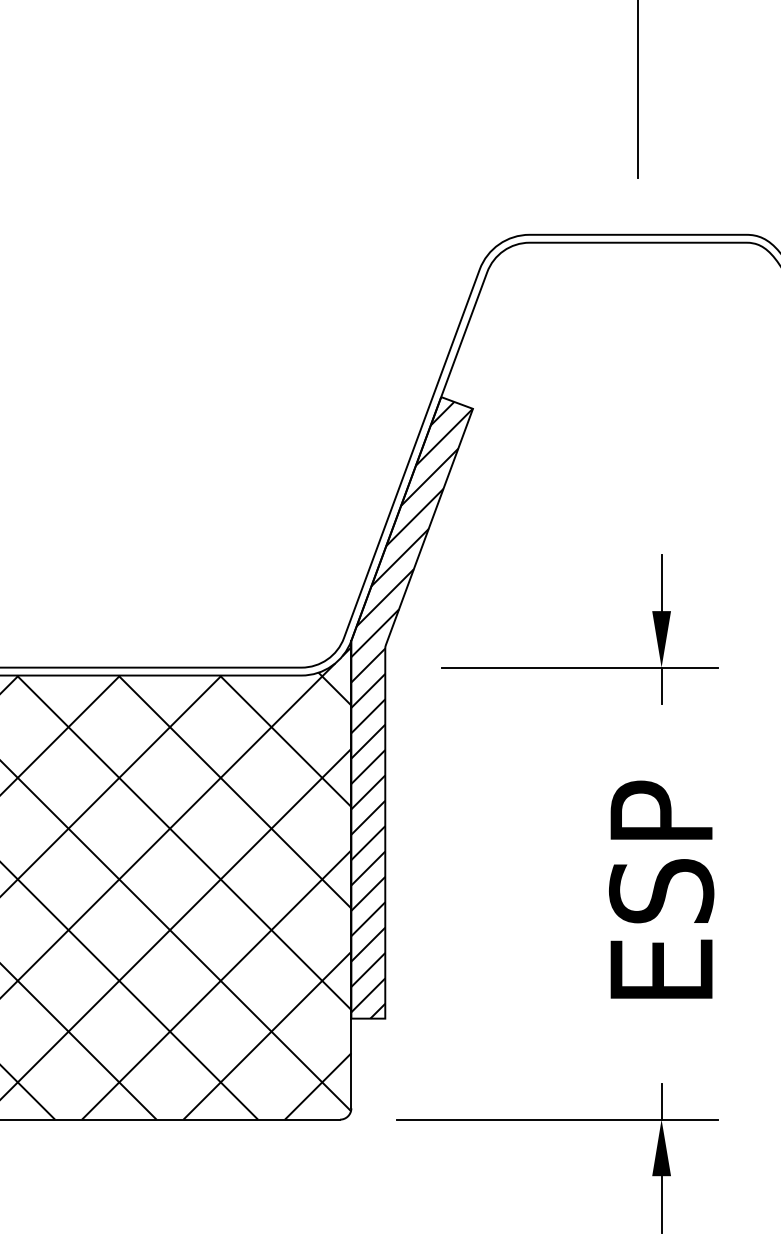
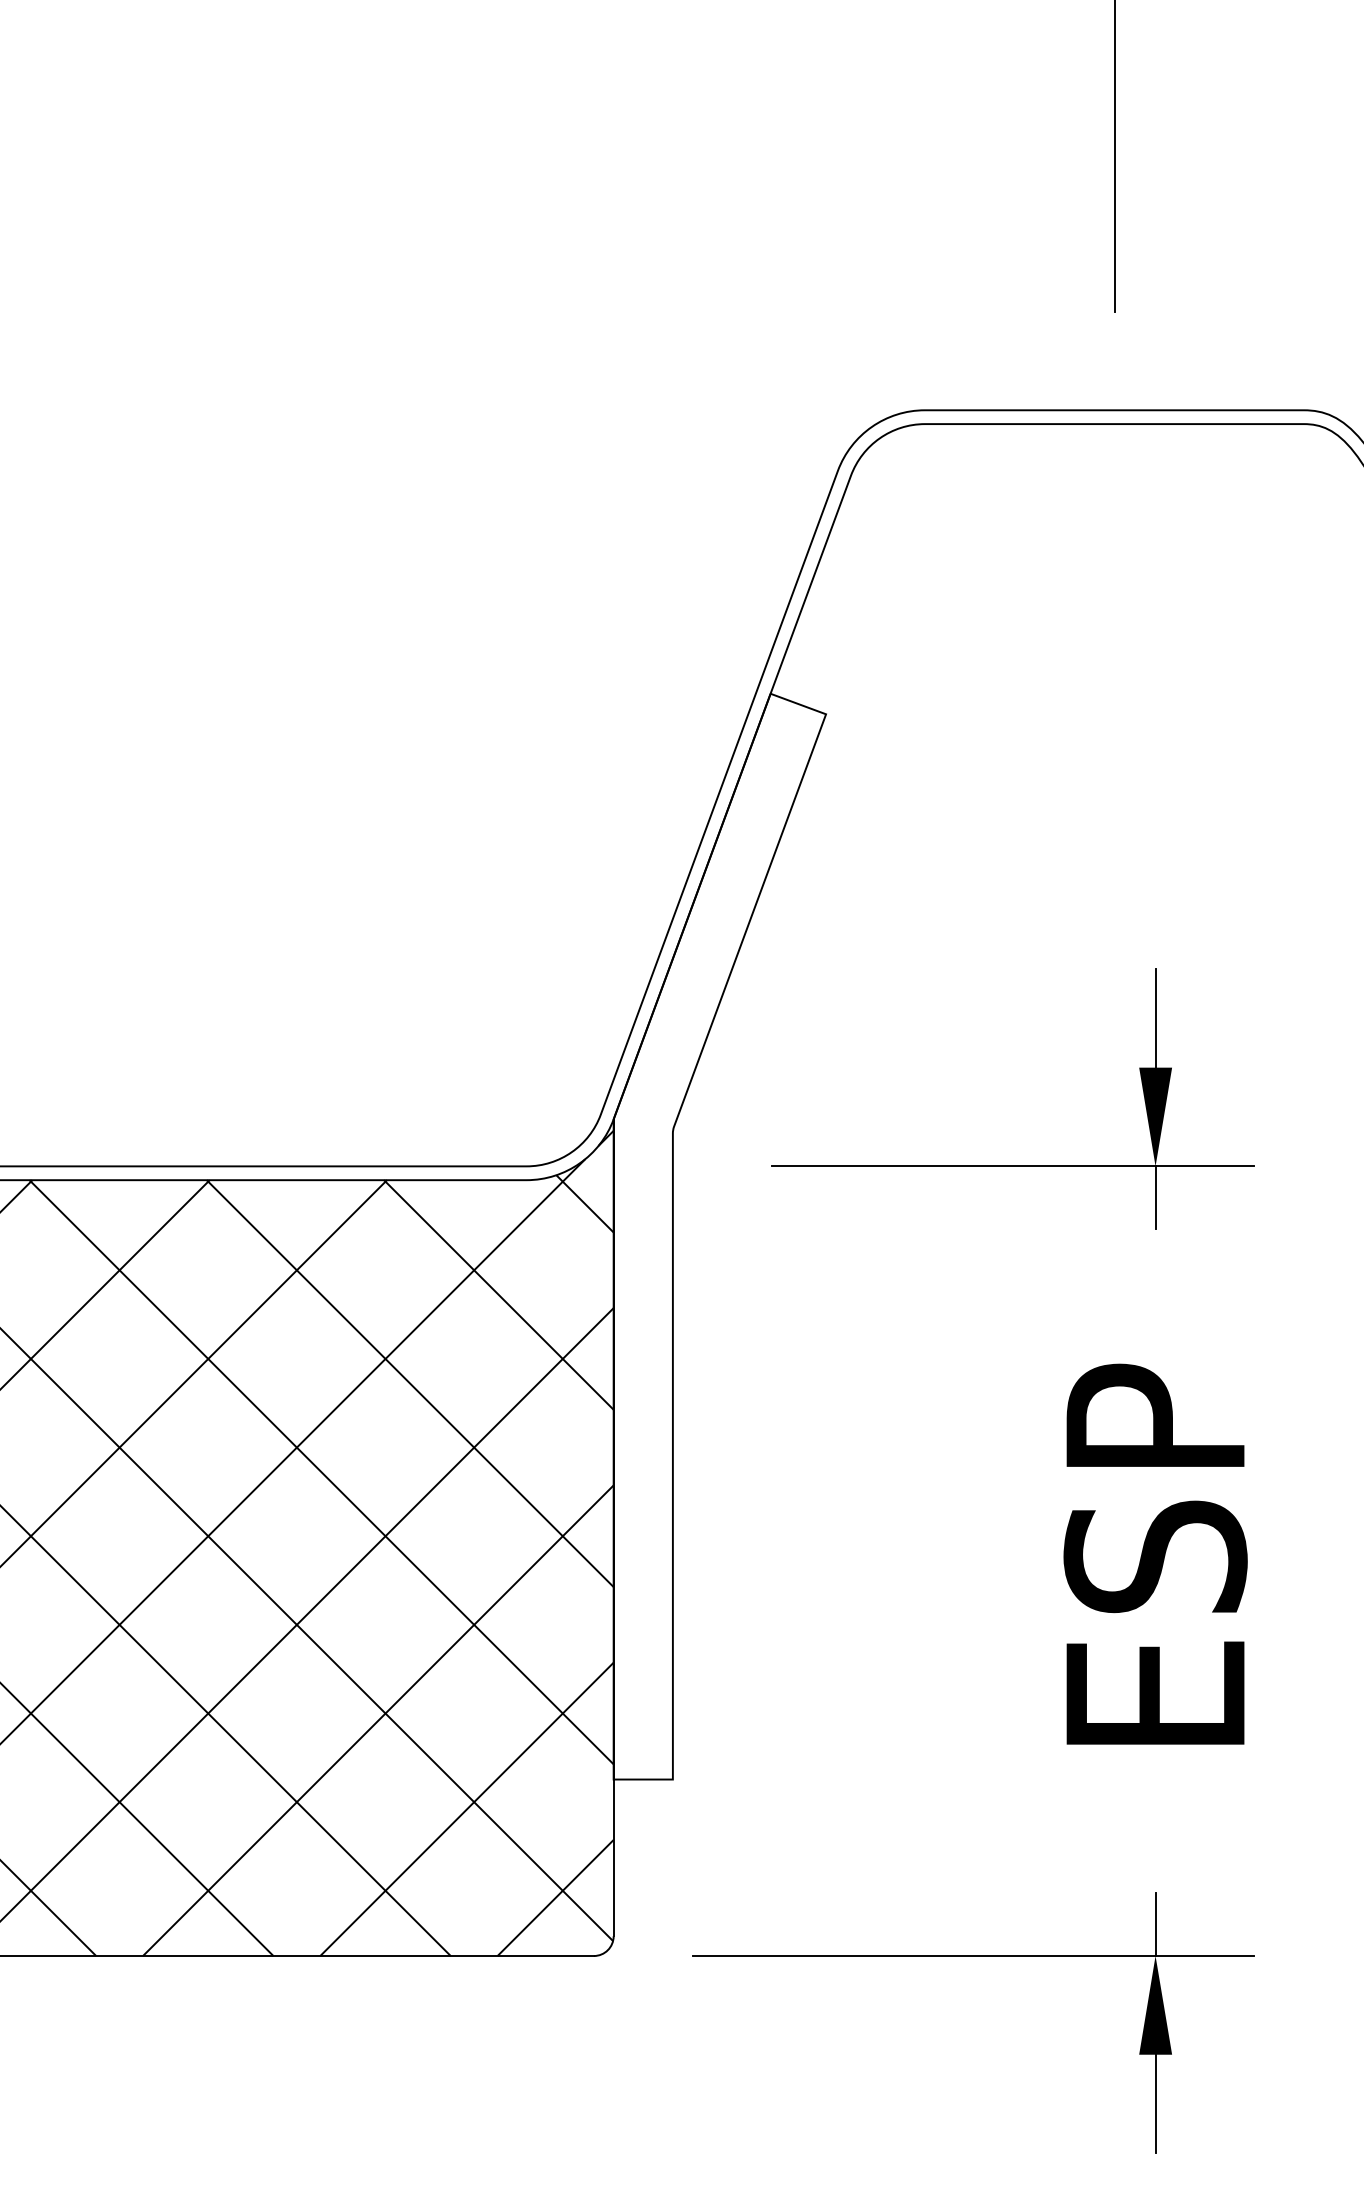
hatch: (411, 709) -> (718, 1239), removed

